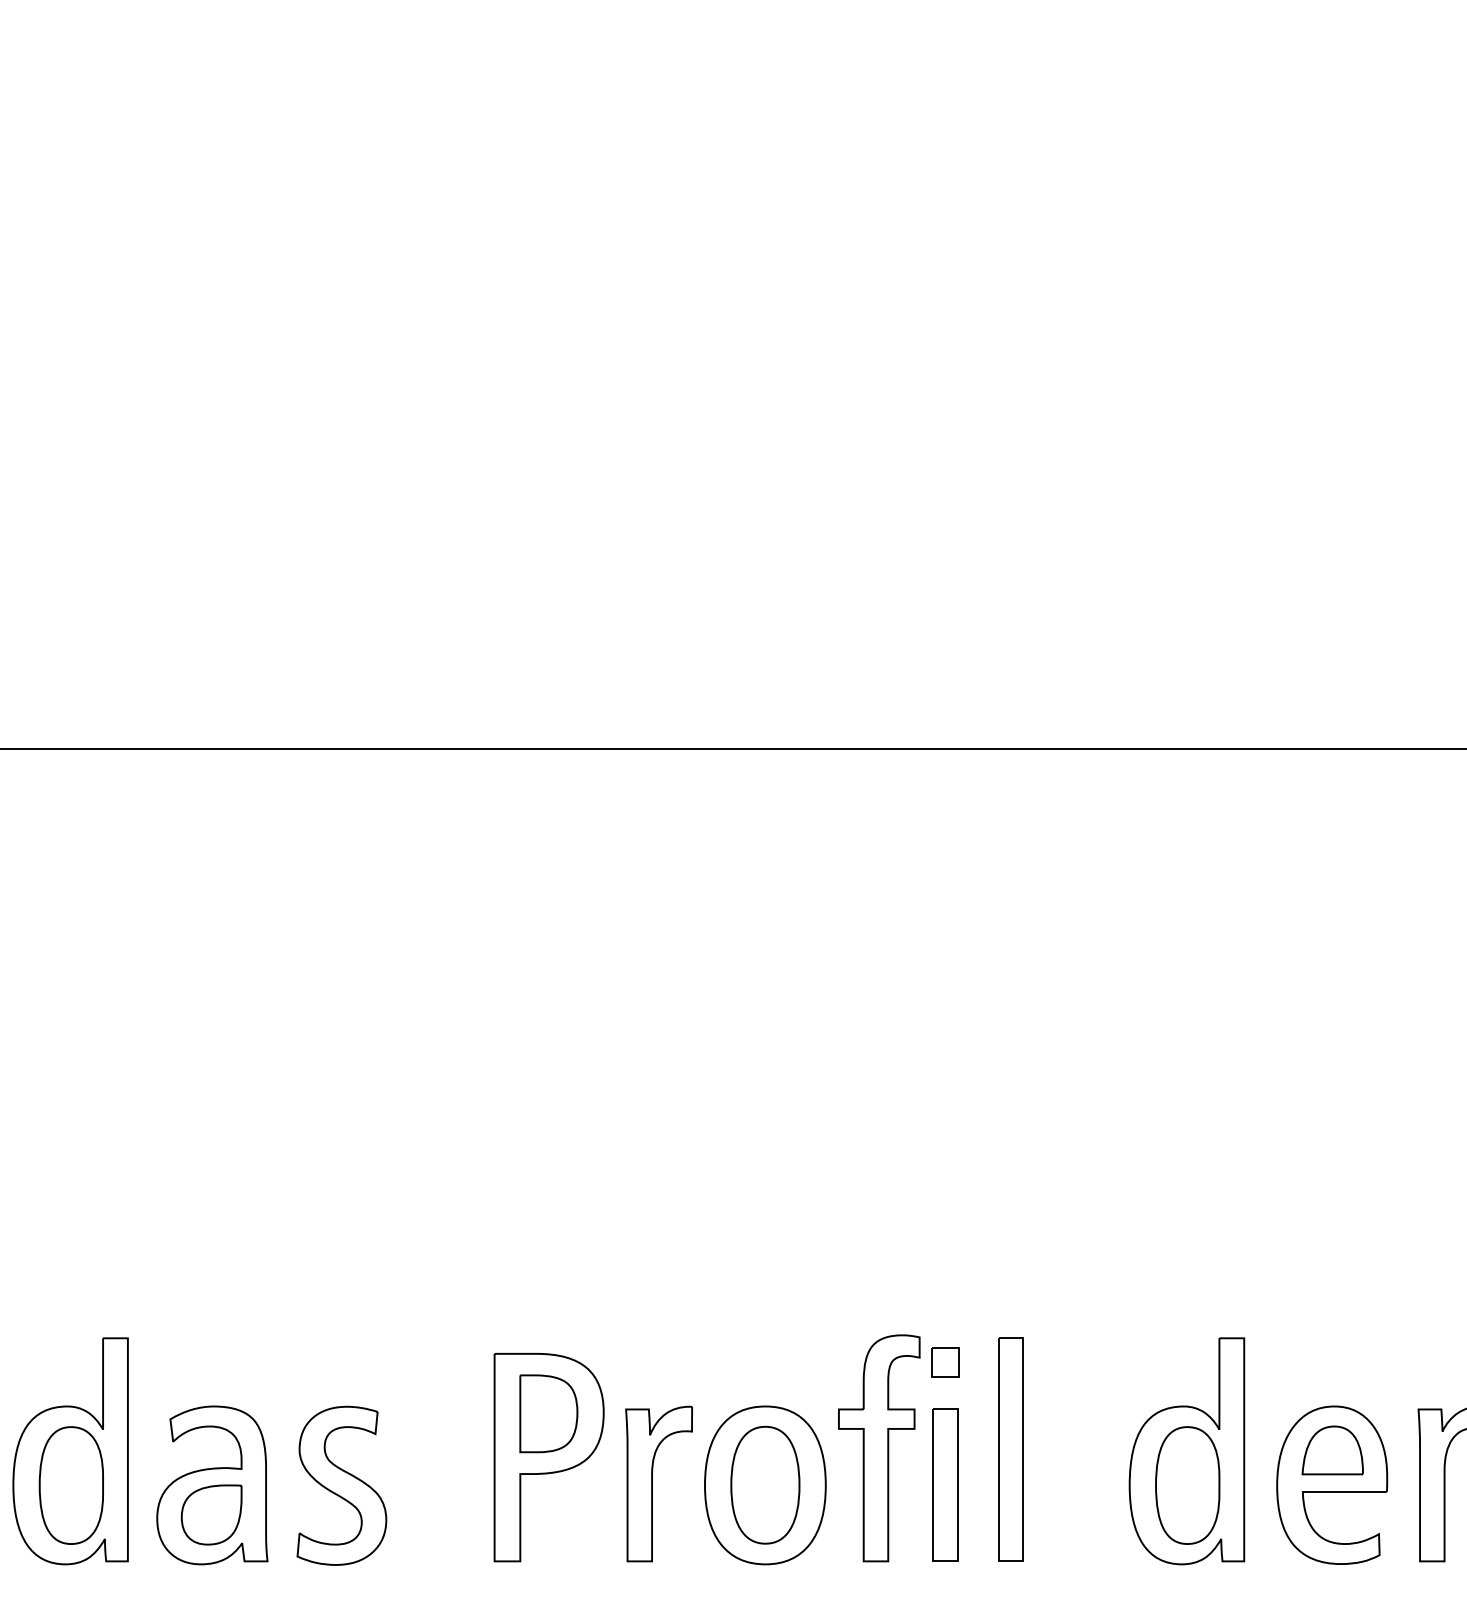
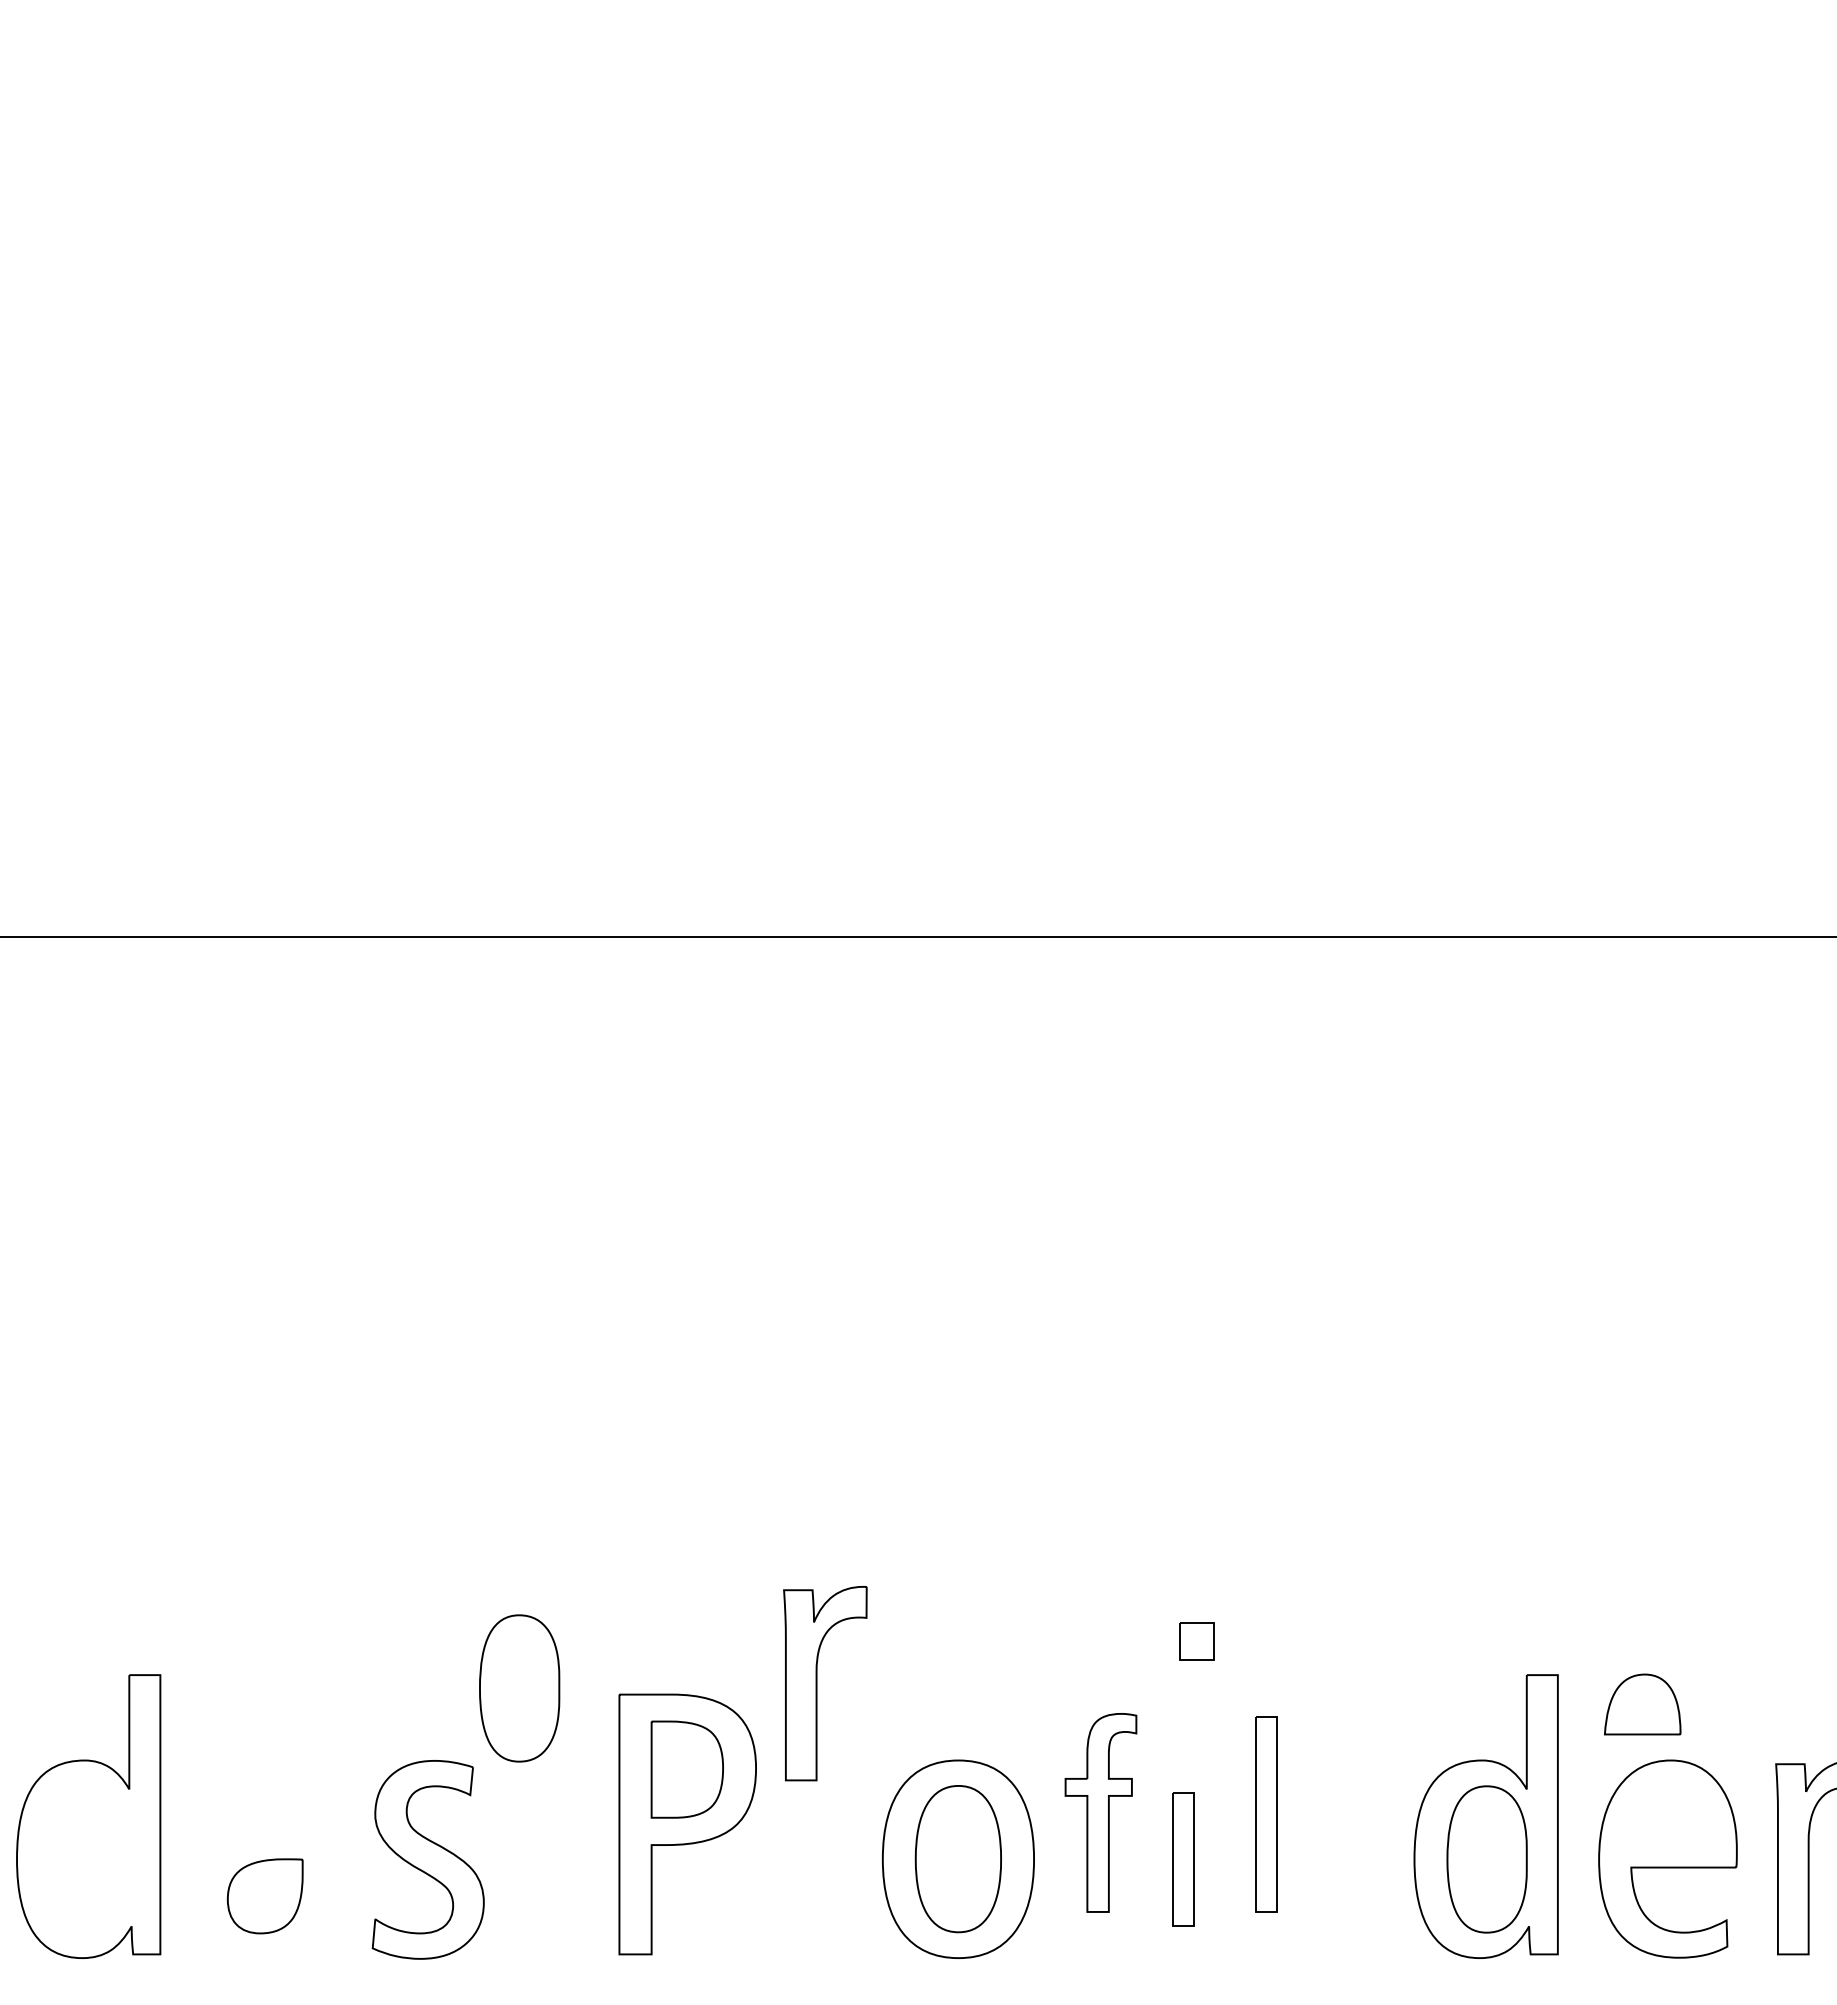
part: (945, 1362) -> (1196, 1641), moved
part: (878, 1448) -> (1100, 1812), size x0.7
part: (1011, 1449) -> (1266, 1814), size x0.7
part: (1332, 1450) -> (1642, 1704), moved
part: (652, 1483) -> (817, 1683), moved
part: (212, 1484) -> (266, 1858), removed
part: (945, 1484) -> (1183, 1858), size x0.7
part: (71, 1485) -> (519, 1688), moved

